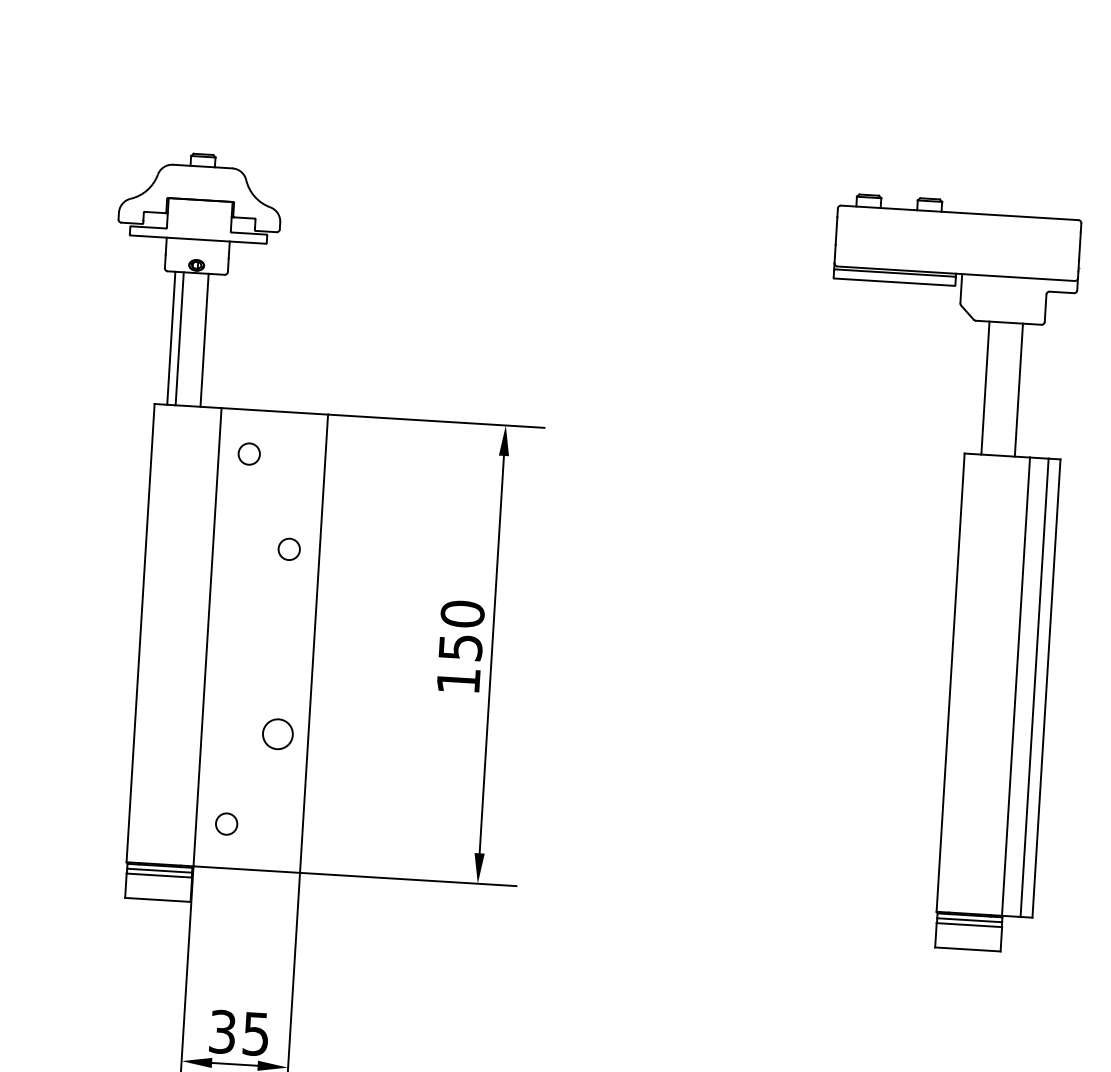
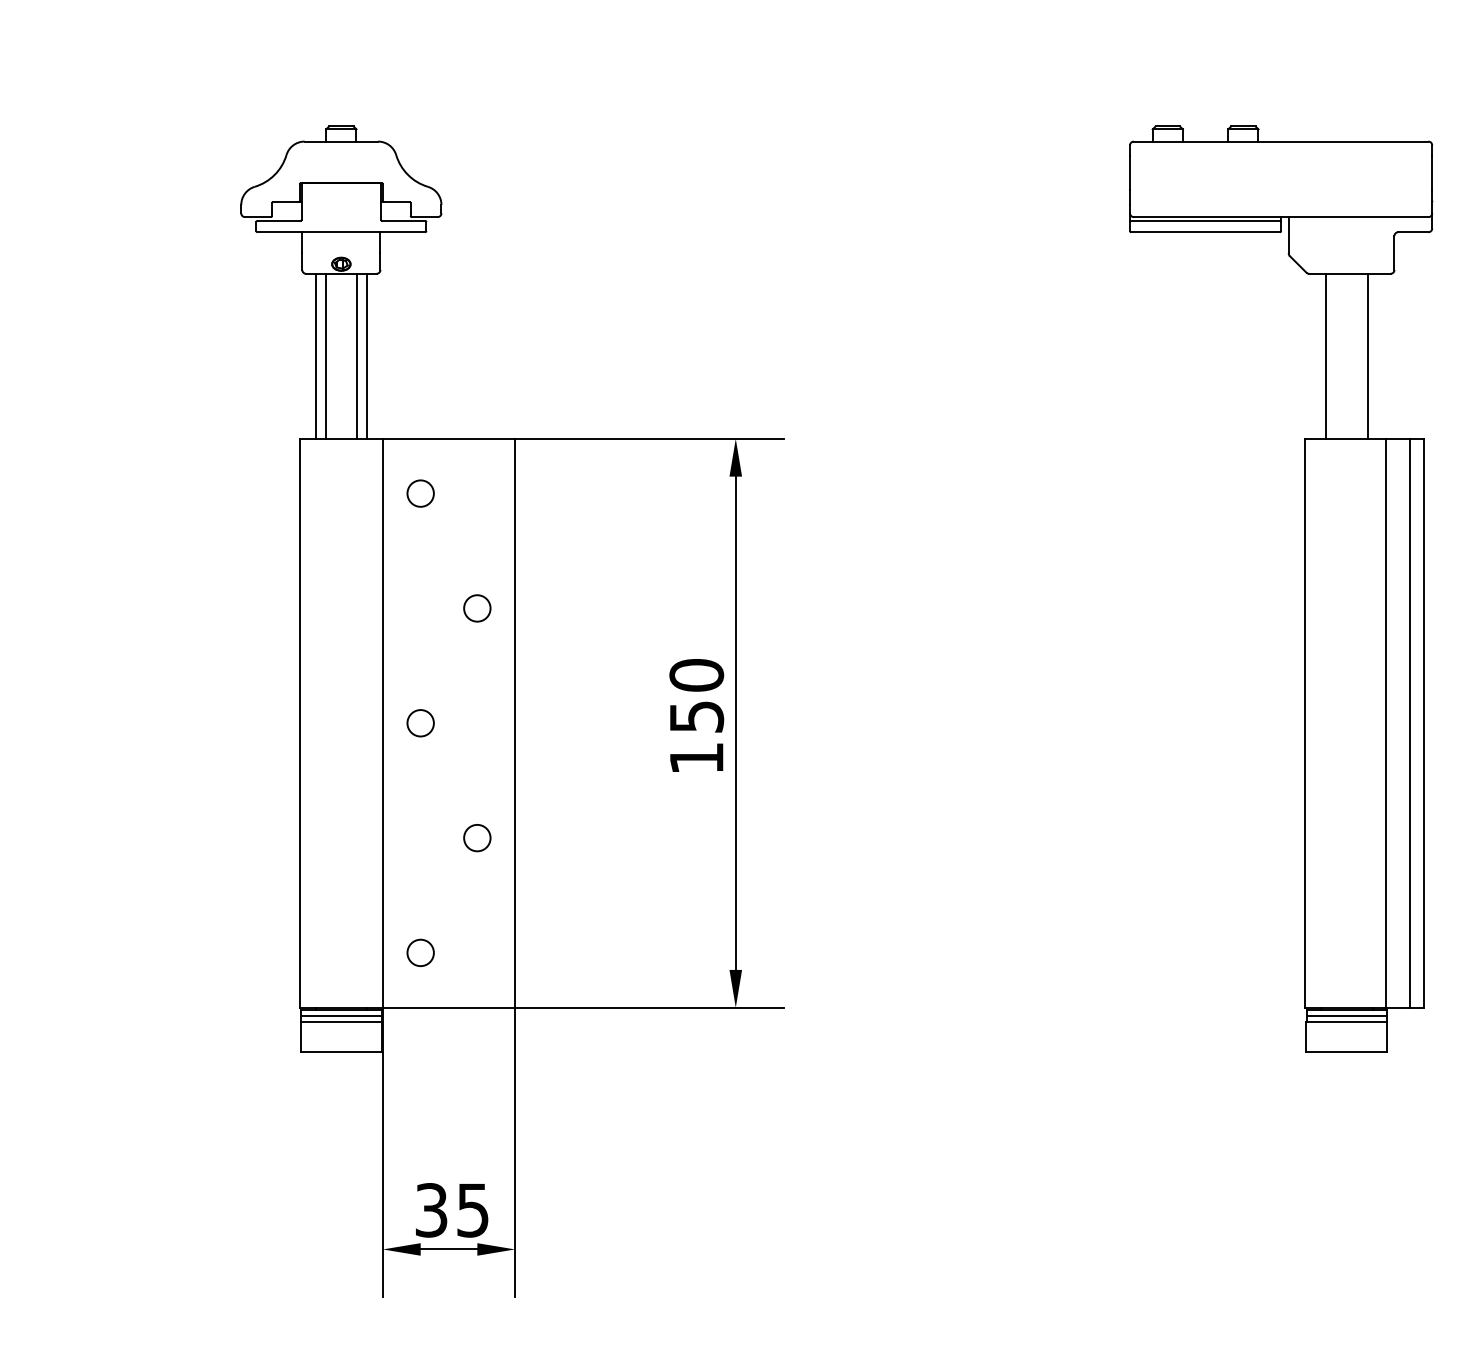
line: (213, 340) -> (367, 355), added
circle: (237, 639) -> (420, 723), added
circle: (278, 734) -> (477, 838), size x0.71

